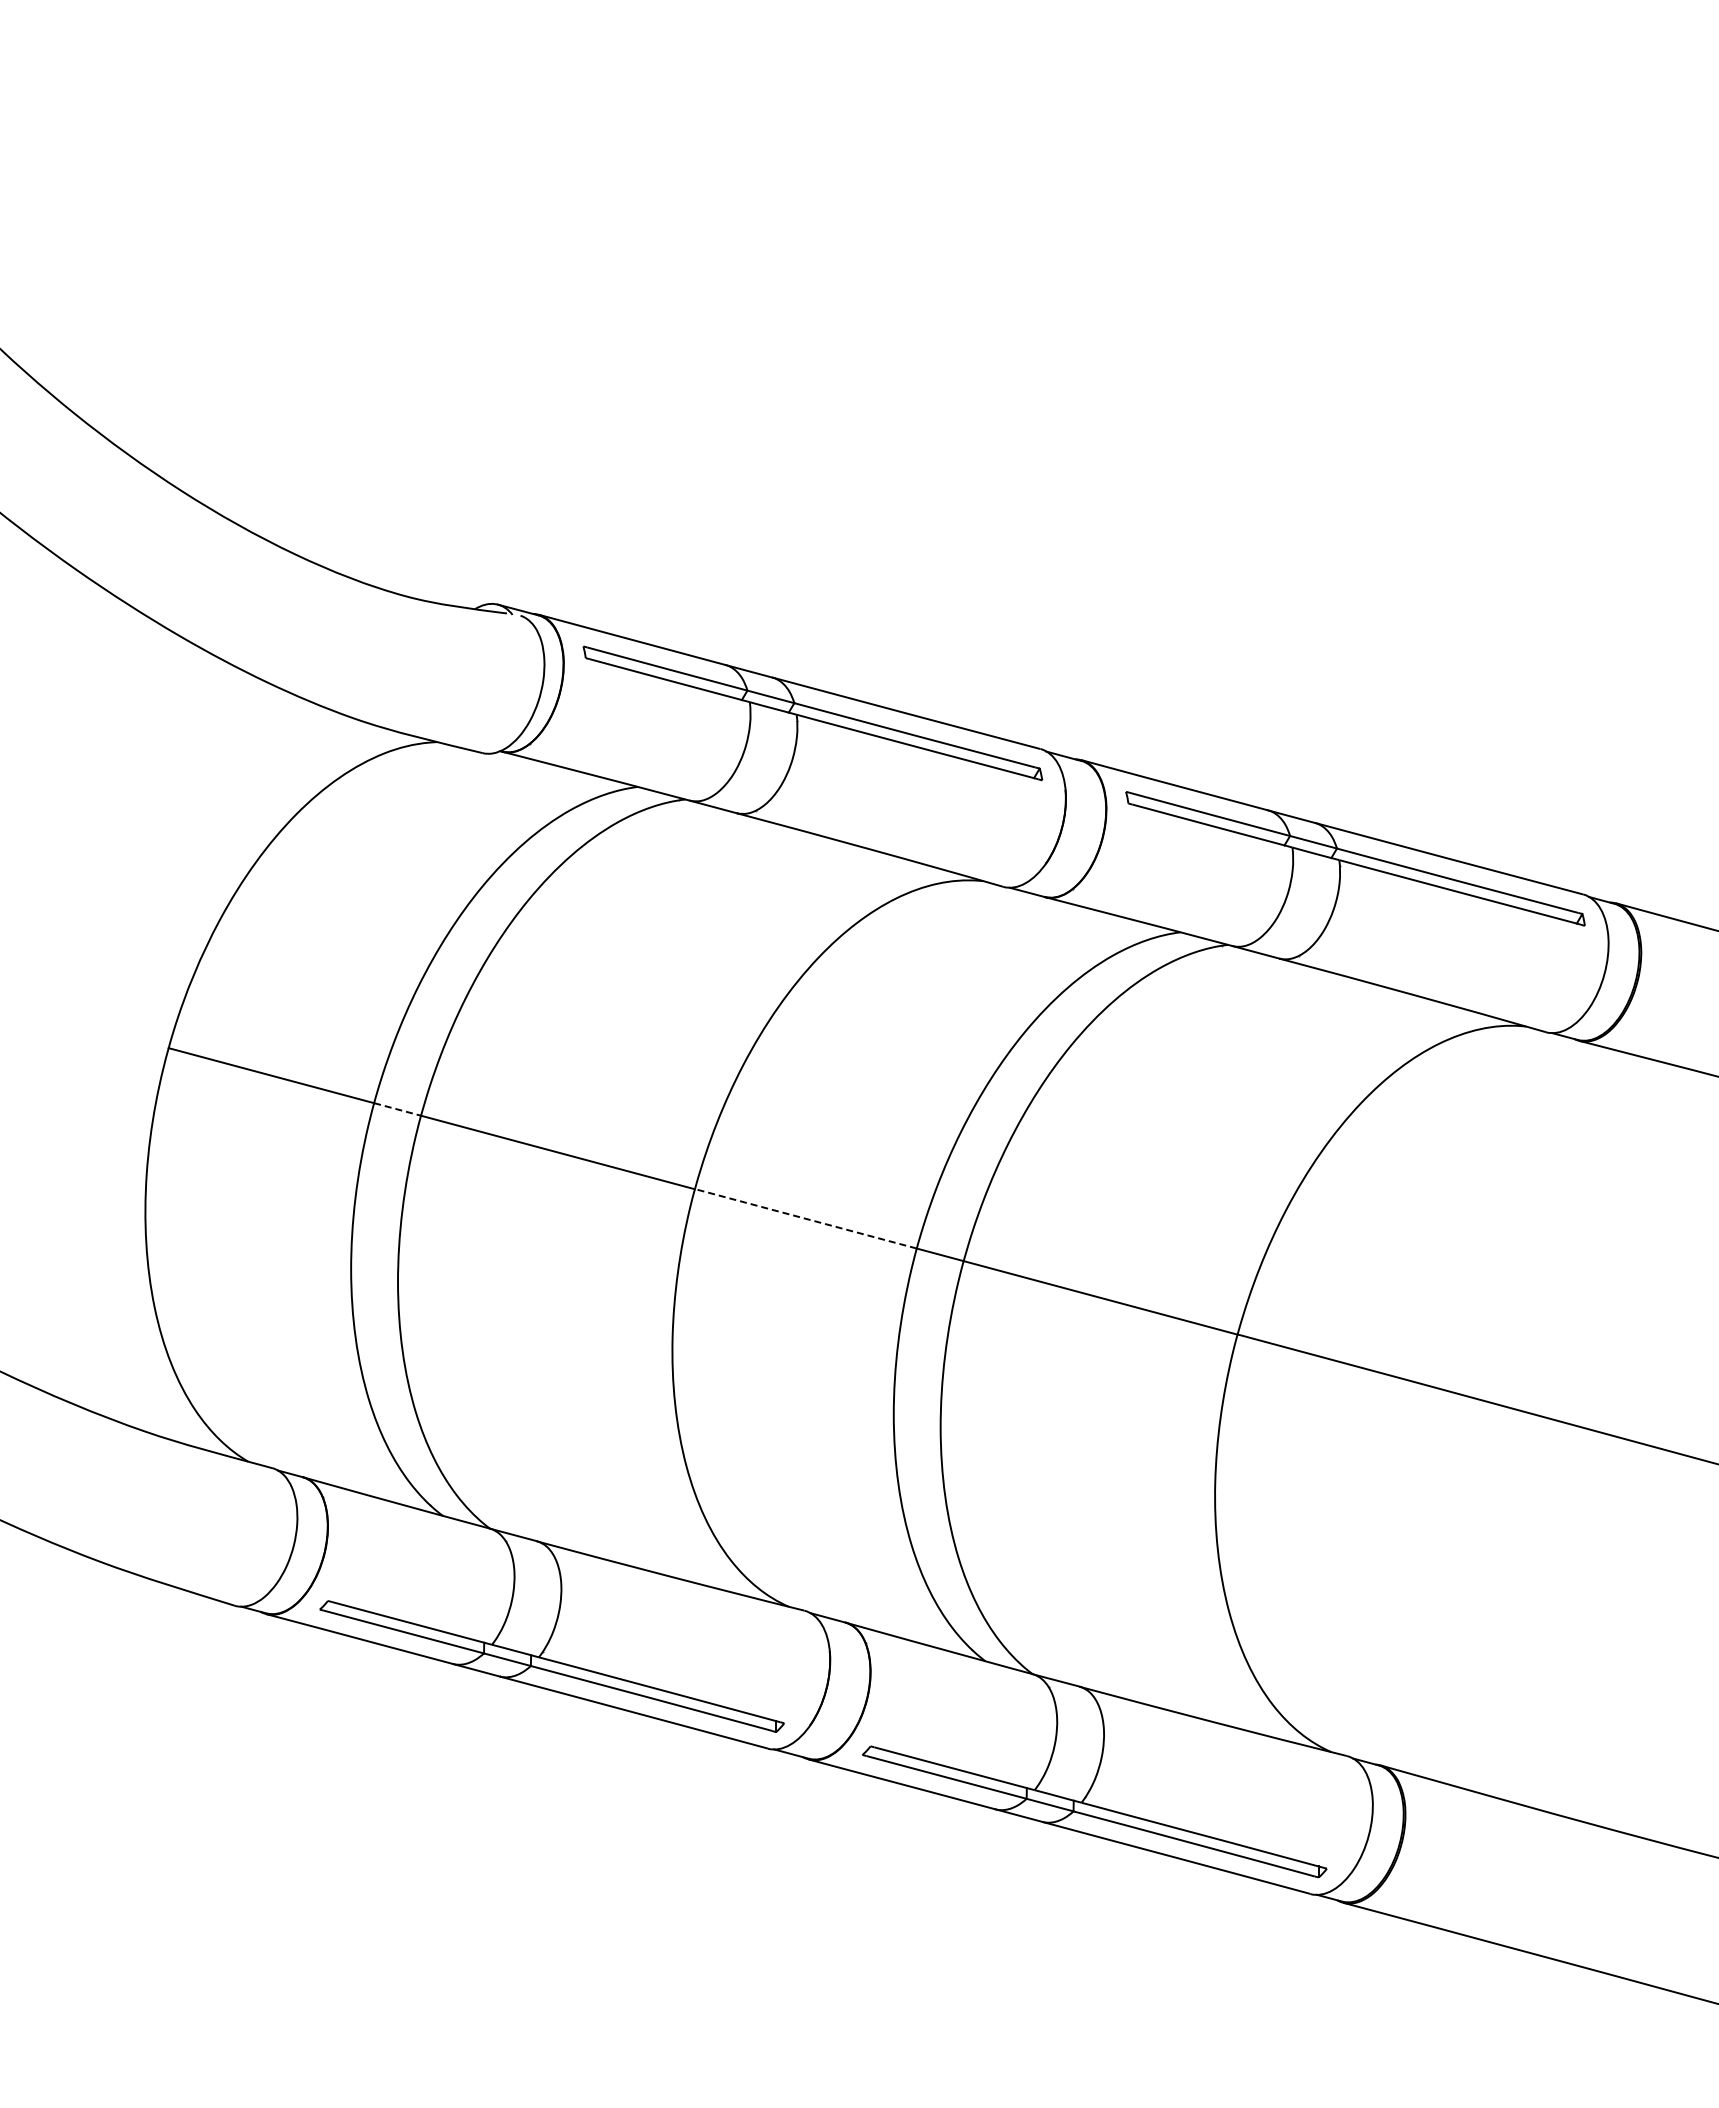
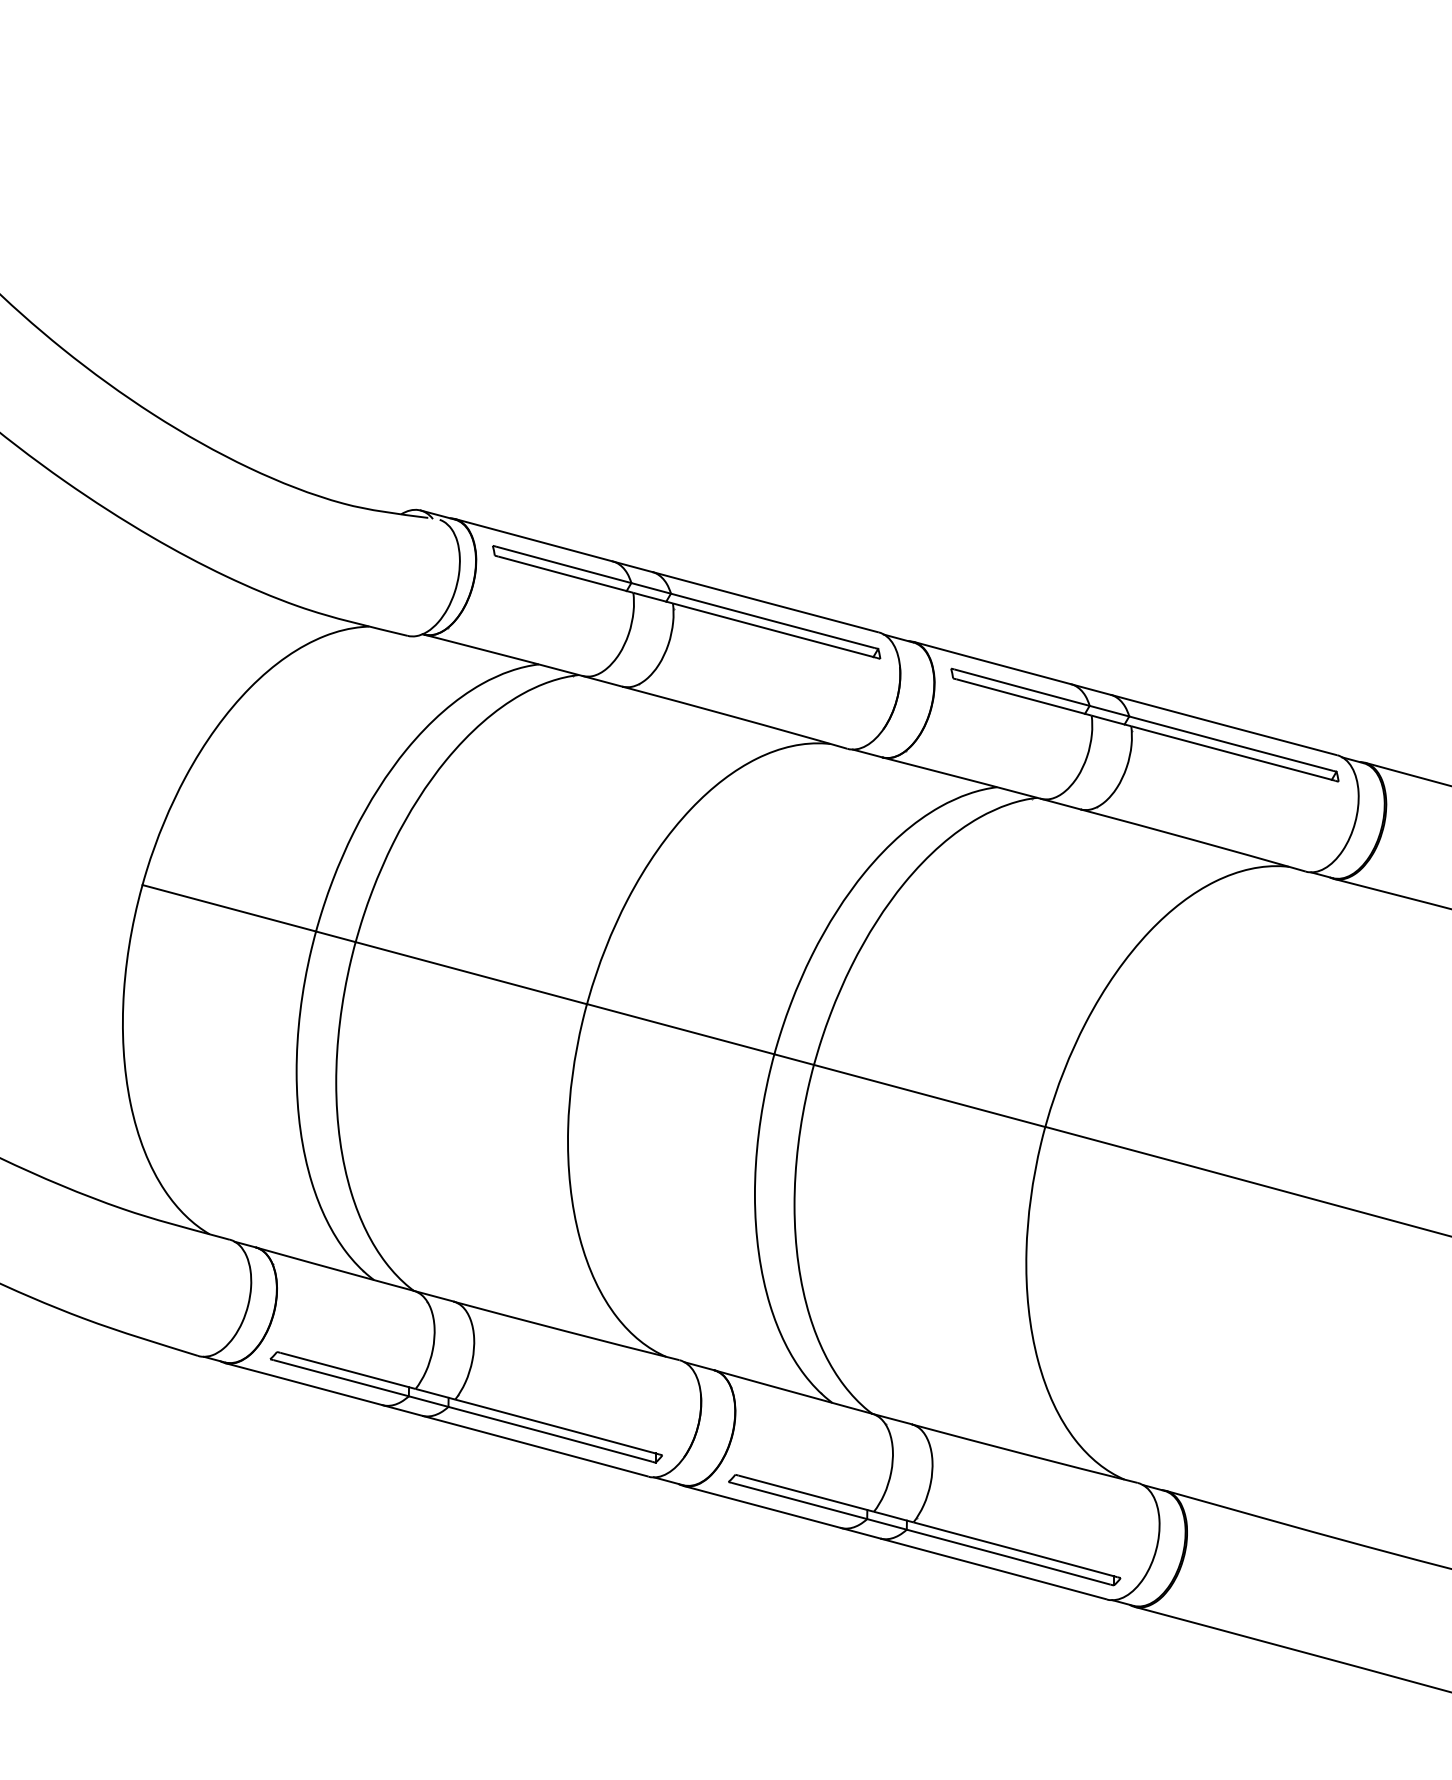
line: (398, 1109) -> (336, 936), dashed -> solid
line: (805, 1218) -> (680, 1028), dashed -> solid

